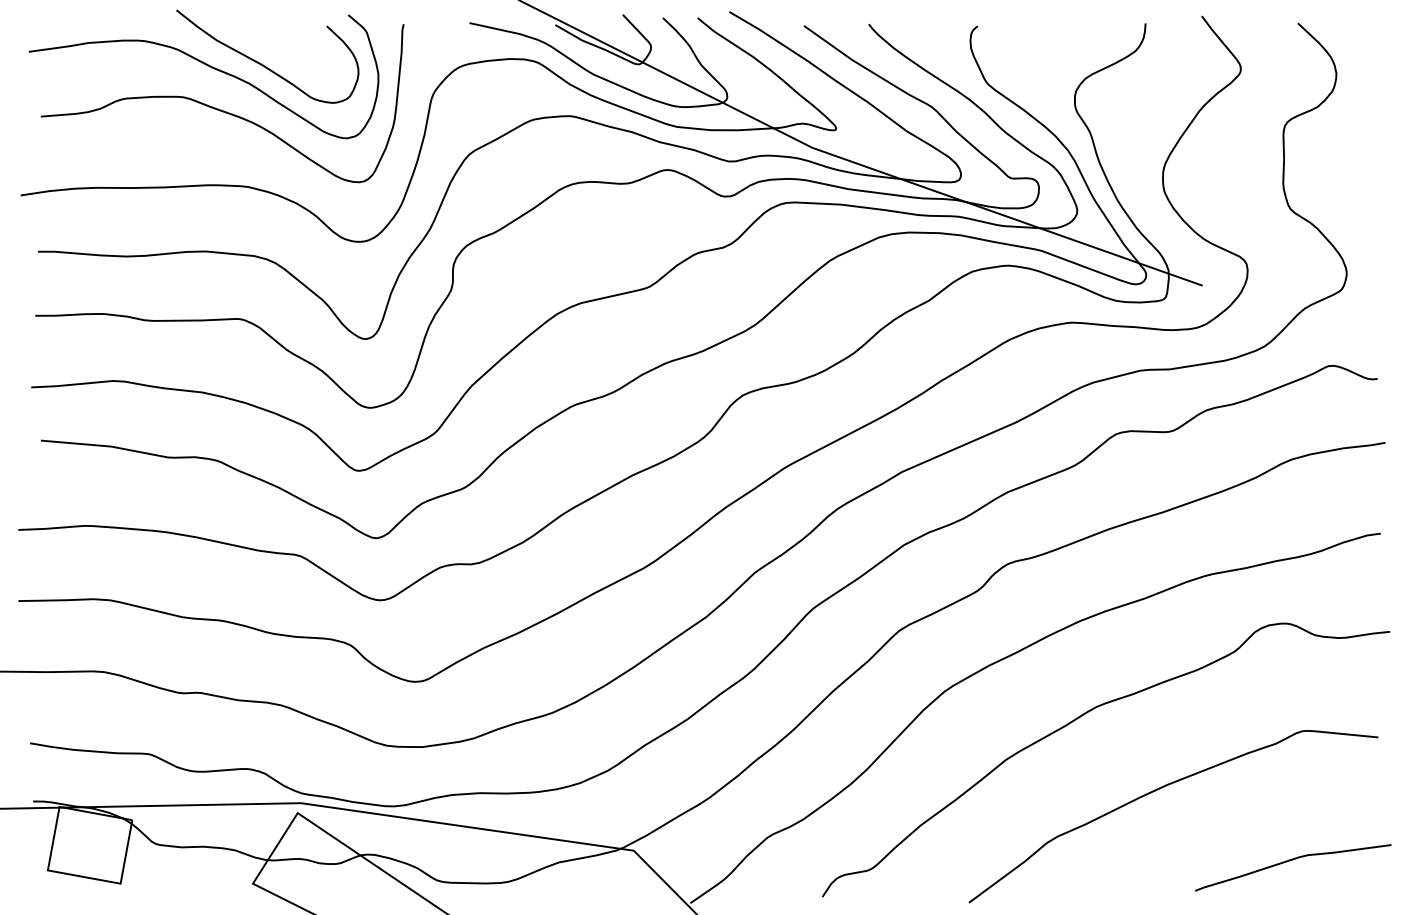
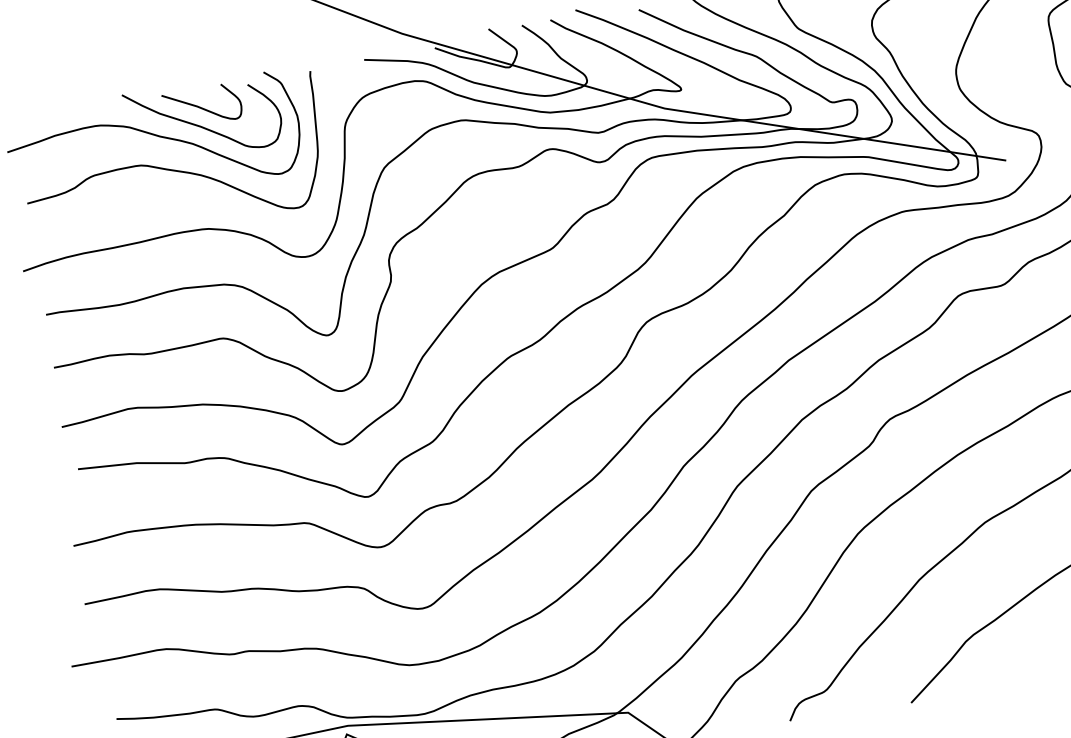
curve: (267, 42) -> (201, 107), added

